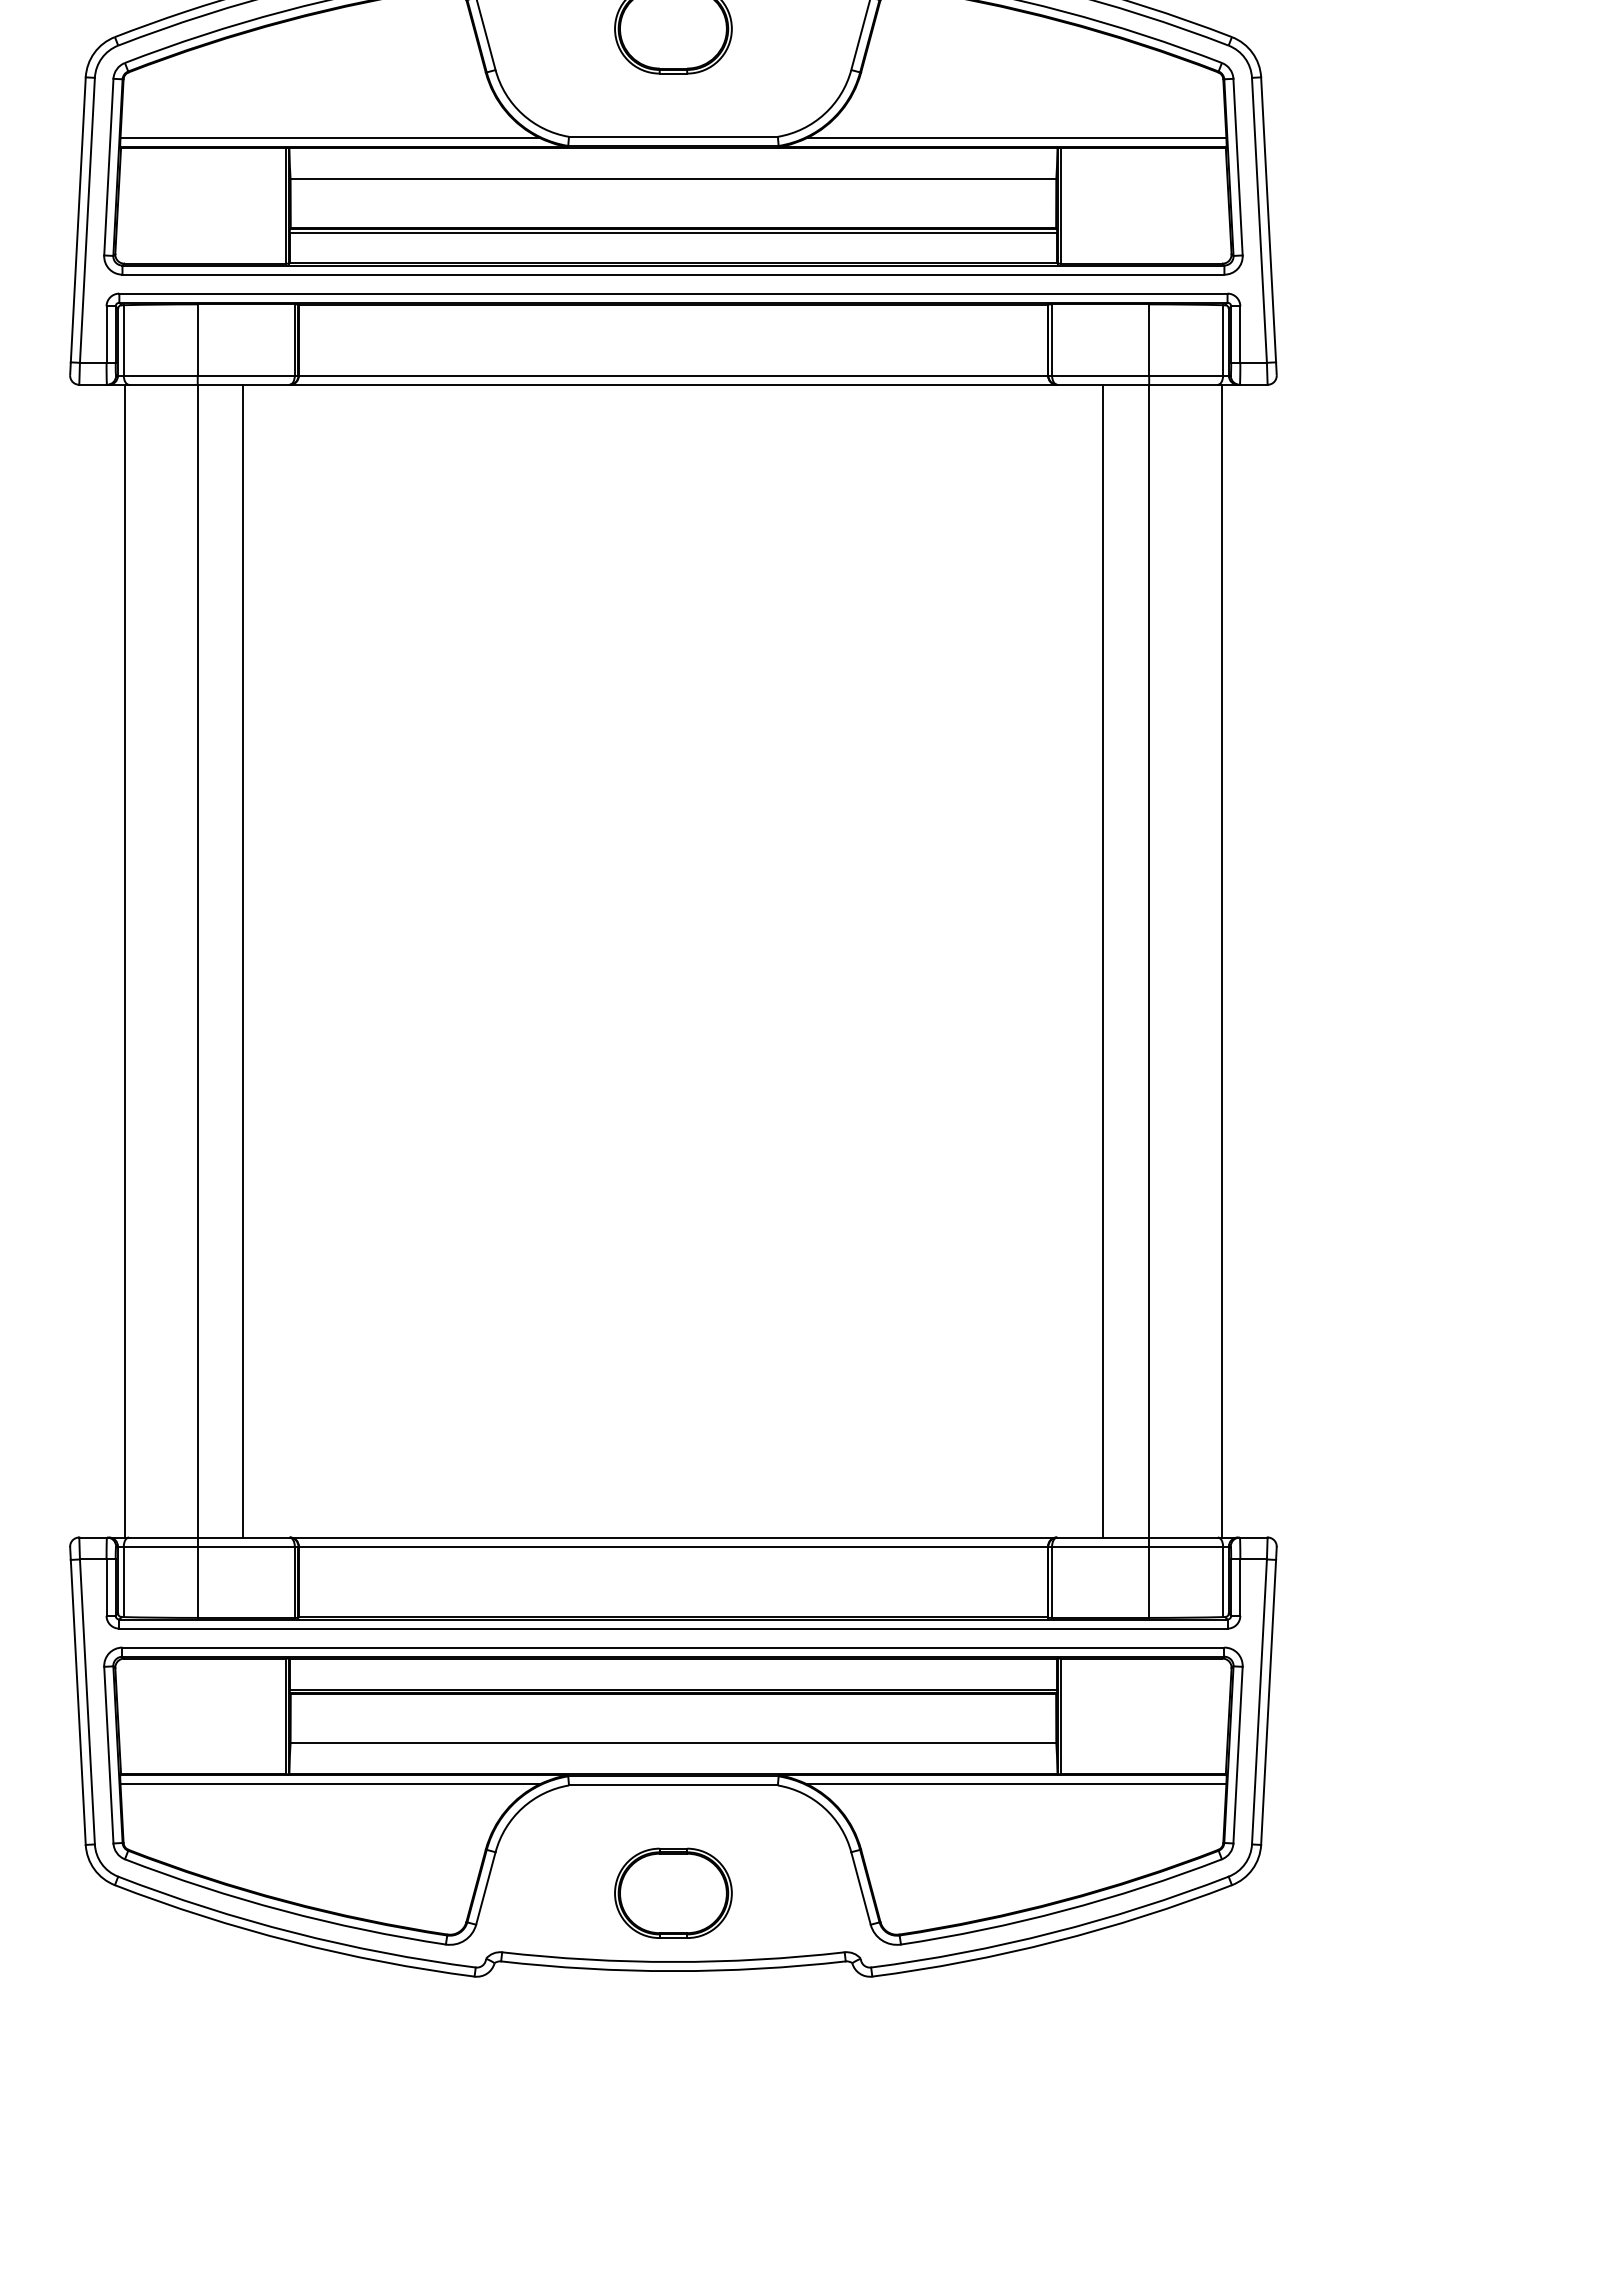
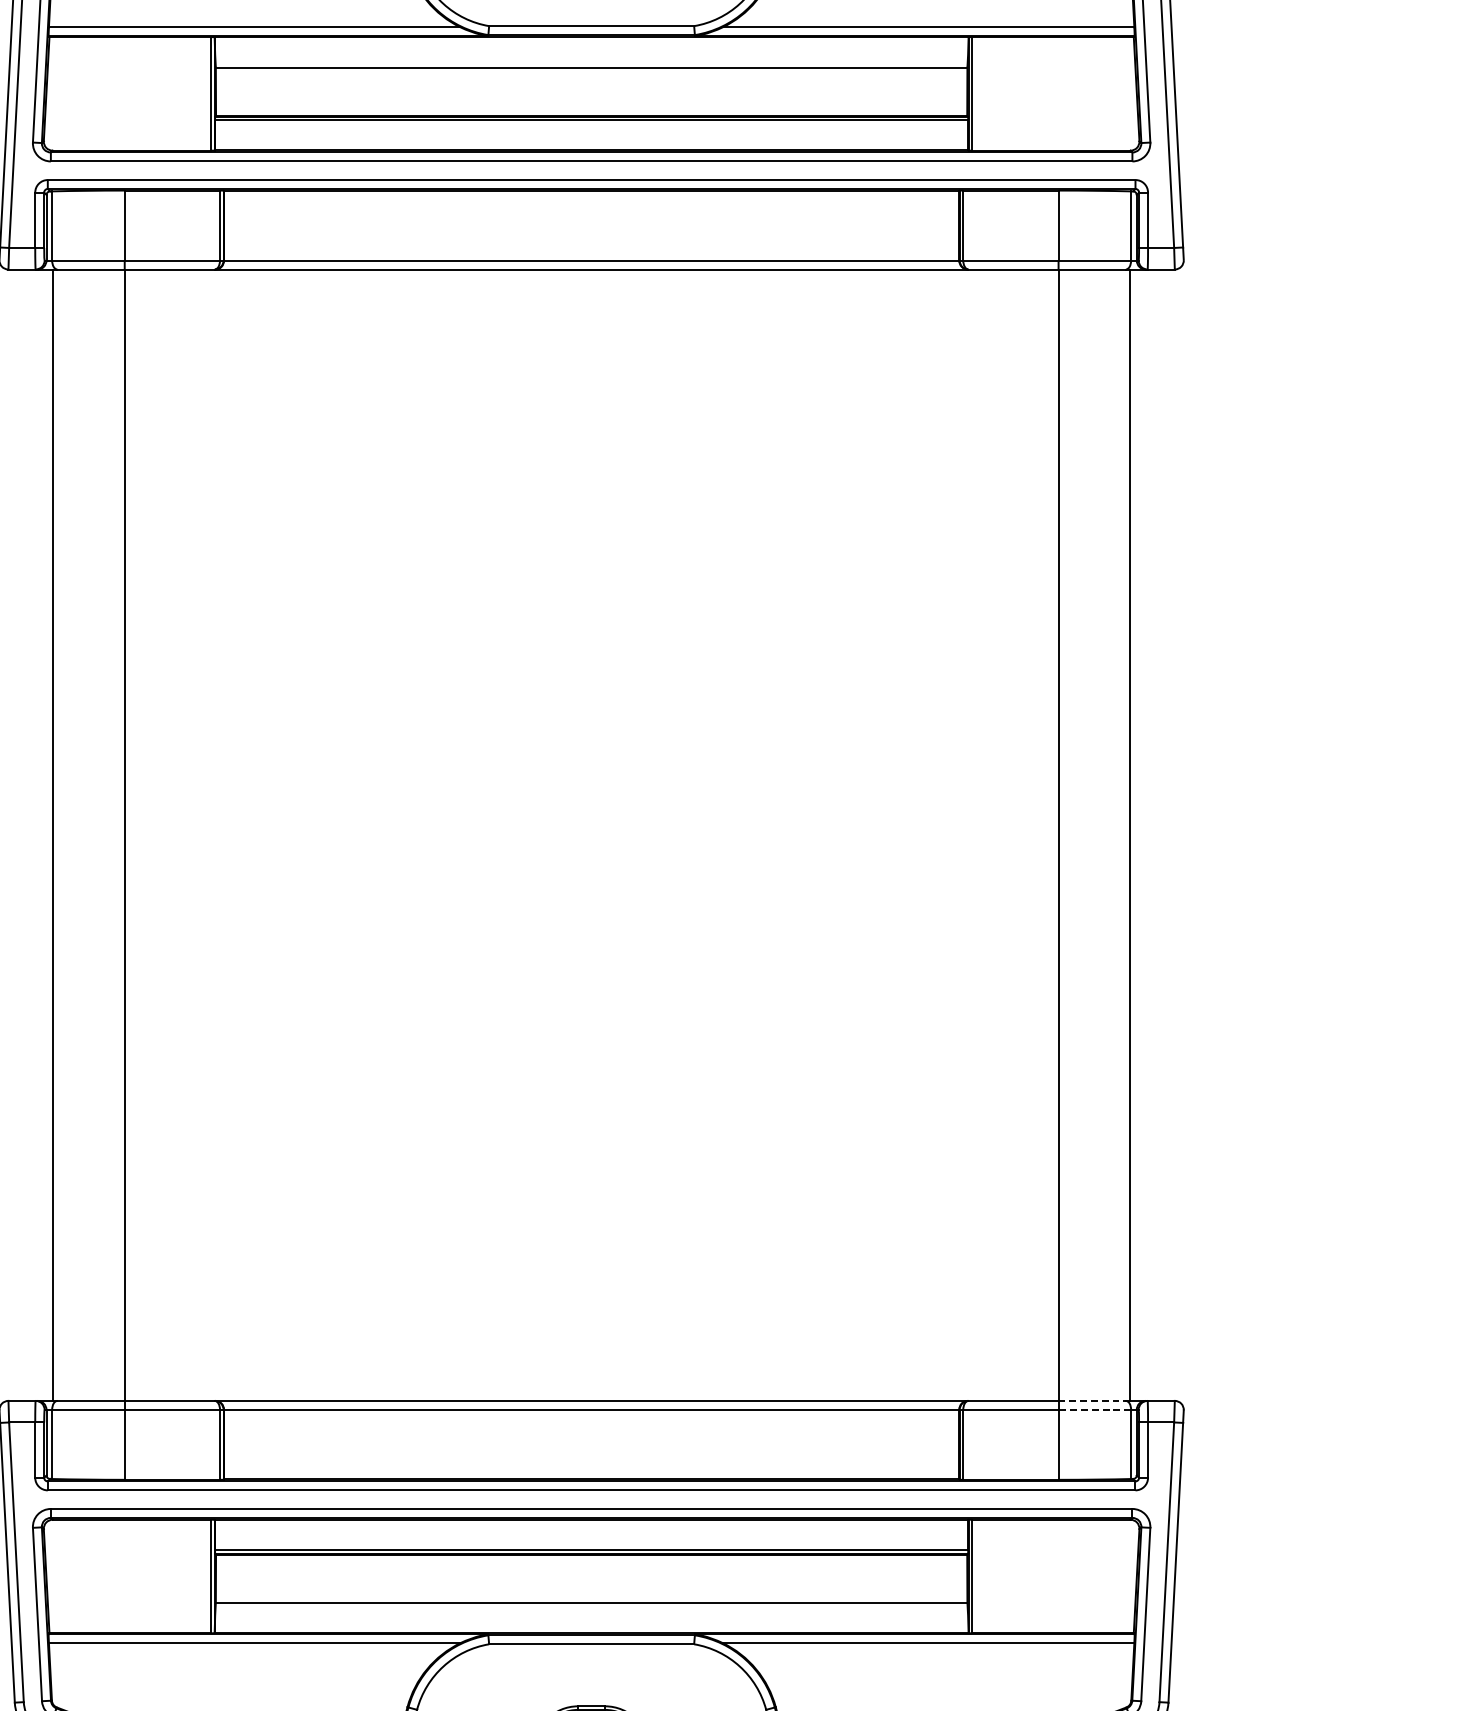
line: (243, 960) -> (169, 834), removed
line: (1103, 960) -> (1013, 834), removed
line: (1183, 1537) -> (1092, 1400), solid -> dashed
line: (1186, 1546) -> (1095, 1409), solid -> dashed

